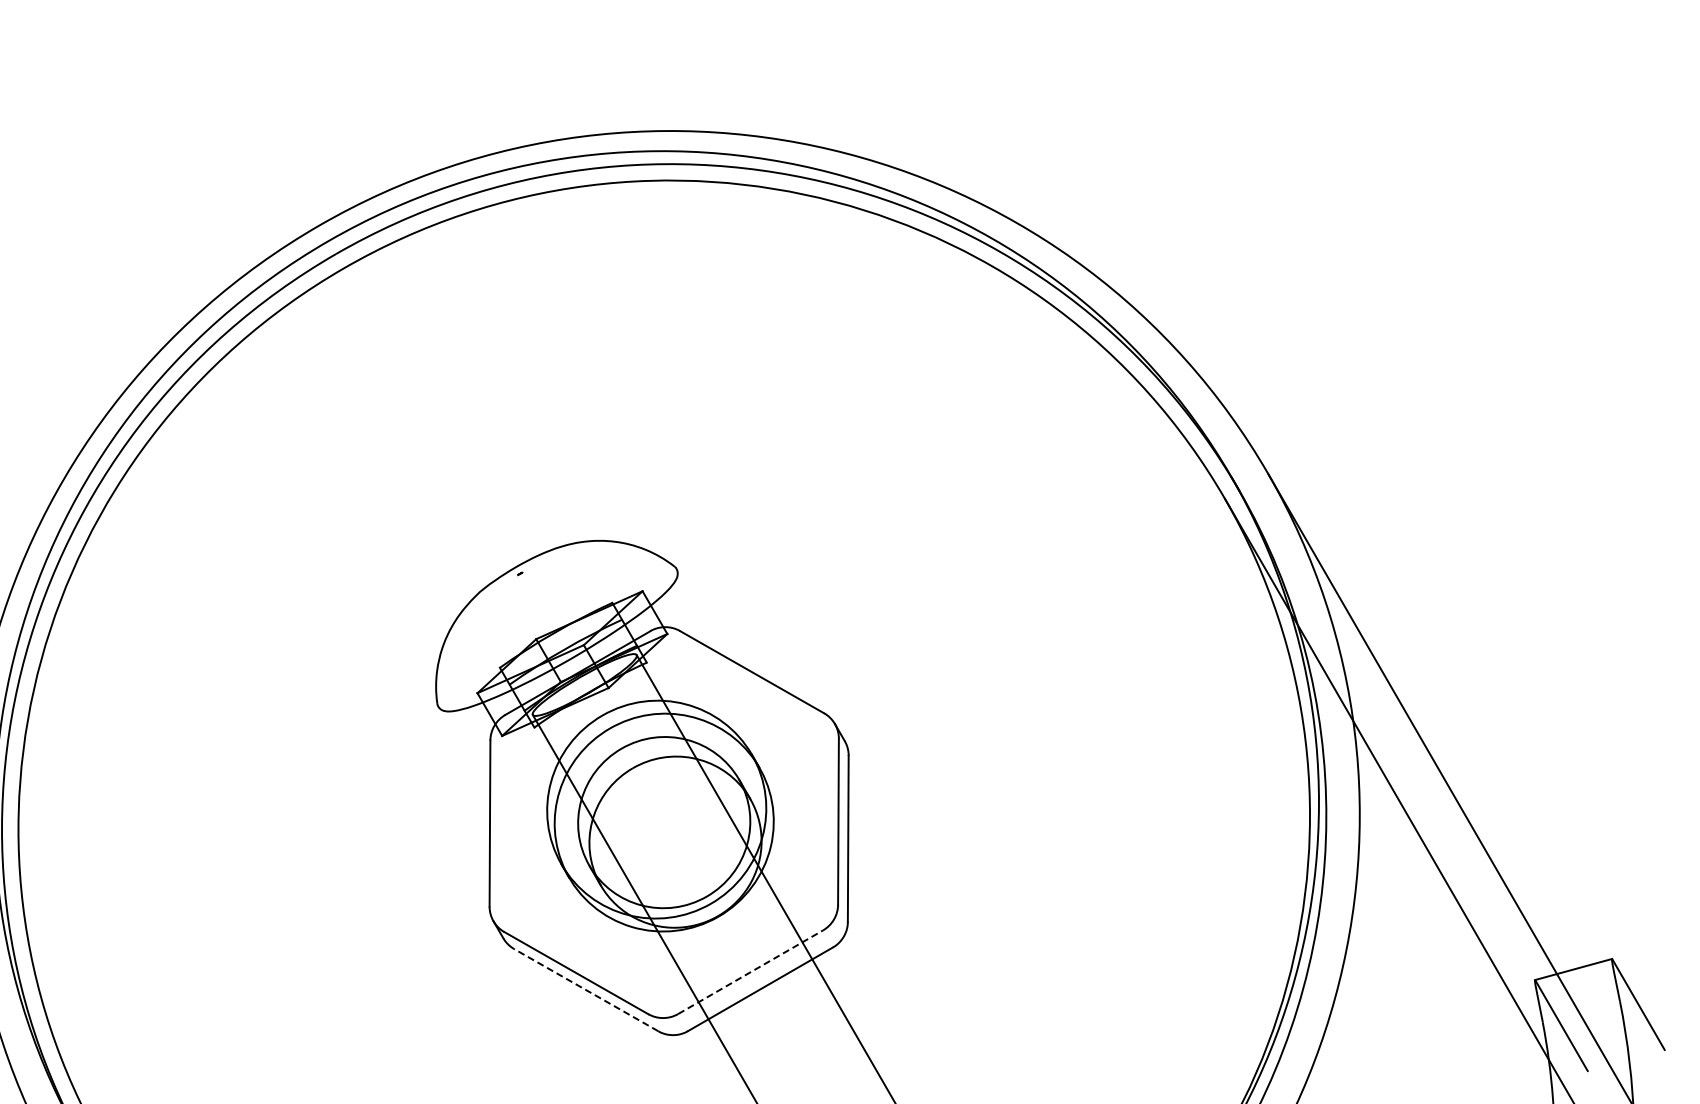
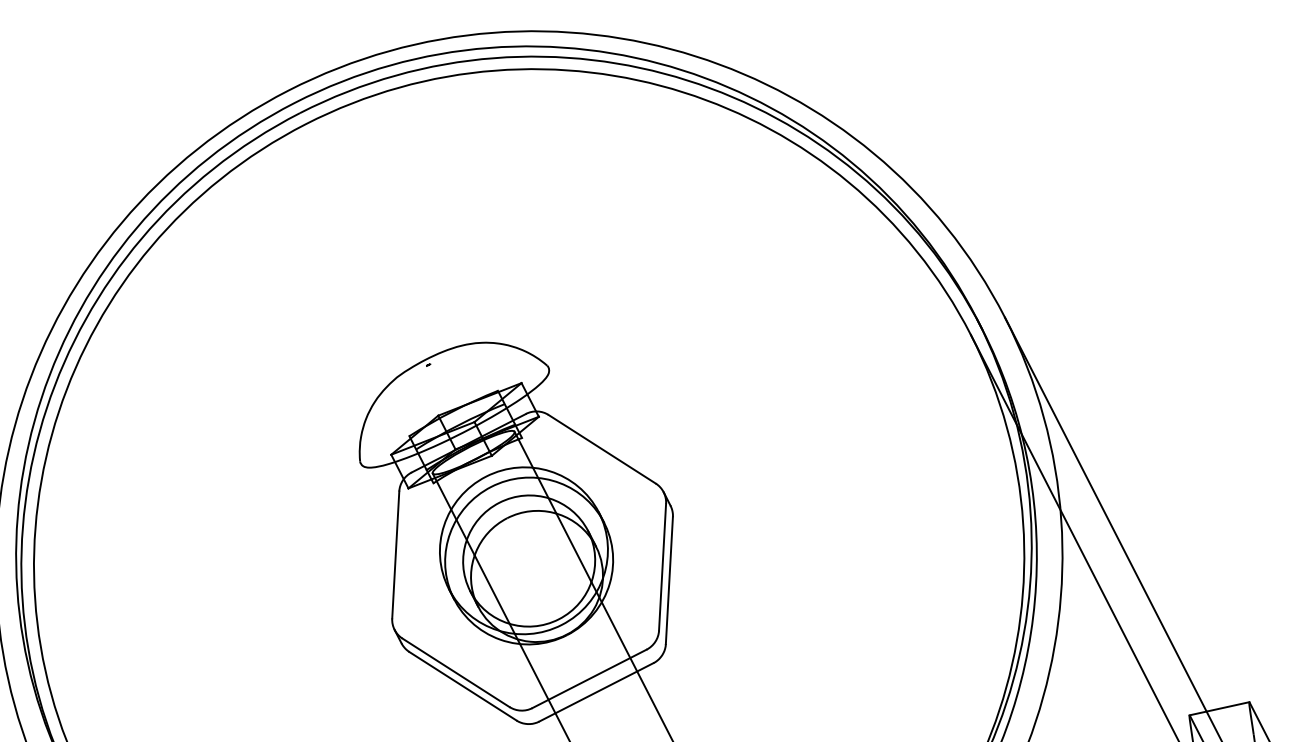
line: (750, 972) -> (589, 679), dashed -> solid
line: (586, 990) -> (463, 686), dashed -> solid

